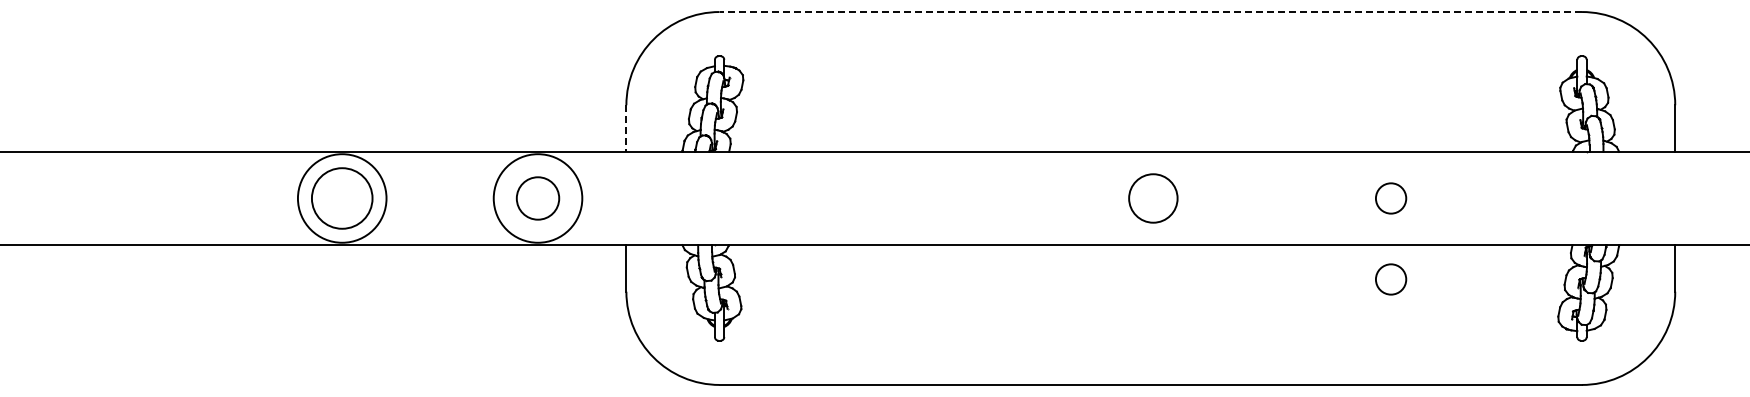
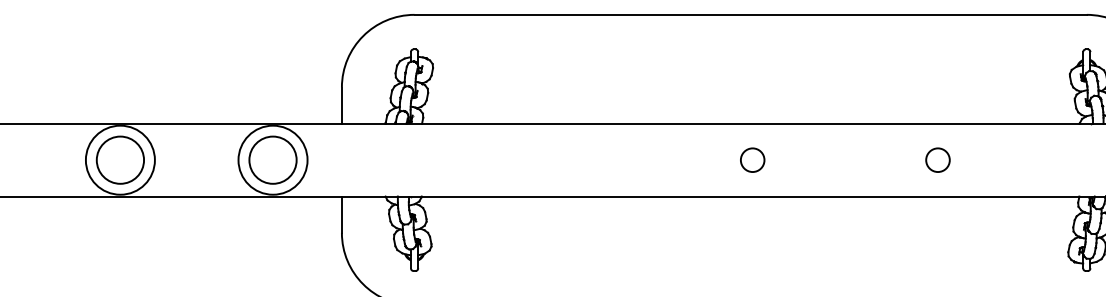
line: (1150, 12) -> (750, 15), dashed -> solid
line: (626, 129) -> (341, 106), dashed -> solid
circle: (537, 198) -> (272, 160), size x1.43
circle: (1153, 198) -> (752, 160), size x0.62
circle: (1391, 279) -> (938, 223), removed

